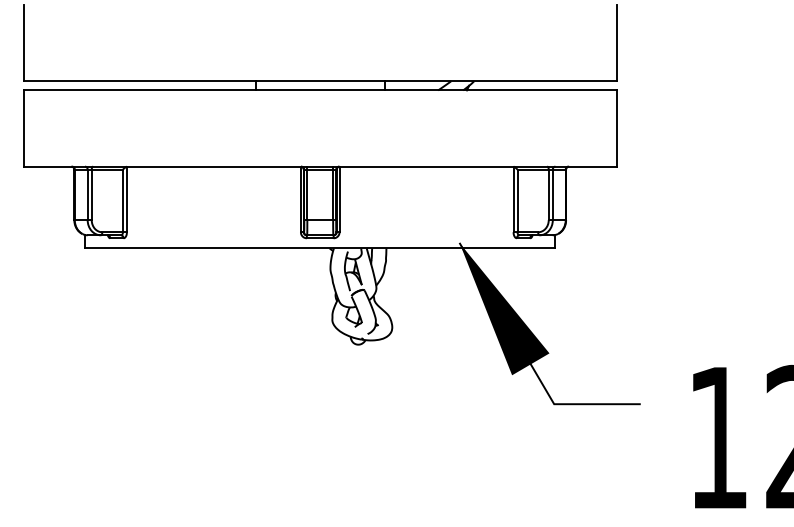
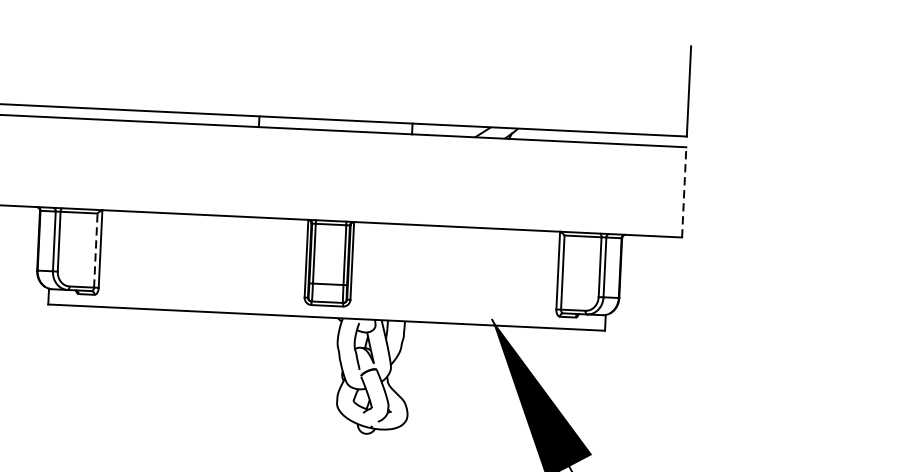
line: (616, 128) -> (684, 192), solid -> dashed
line: (122, 200) -> (95, 249), solid -> dashed

